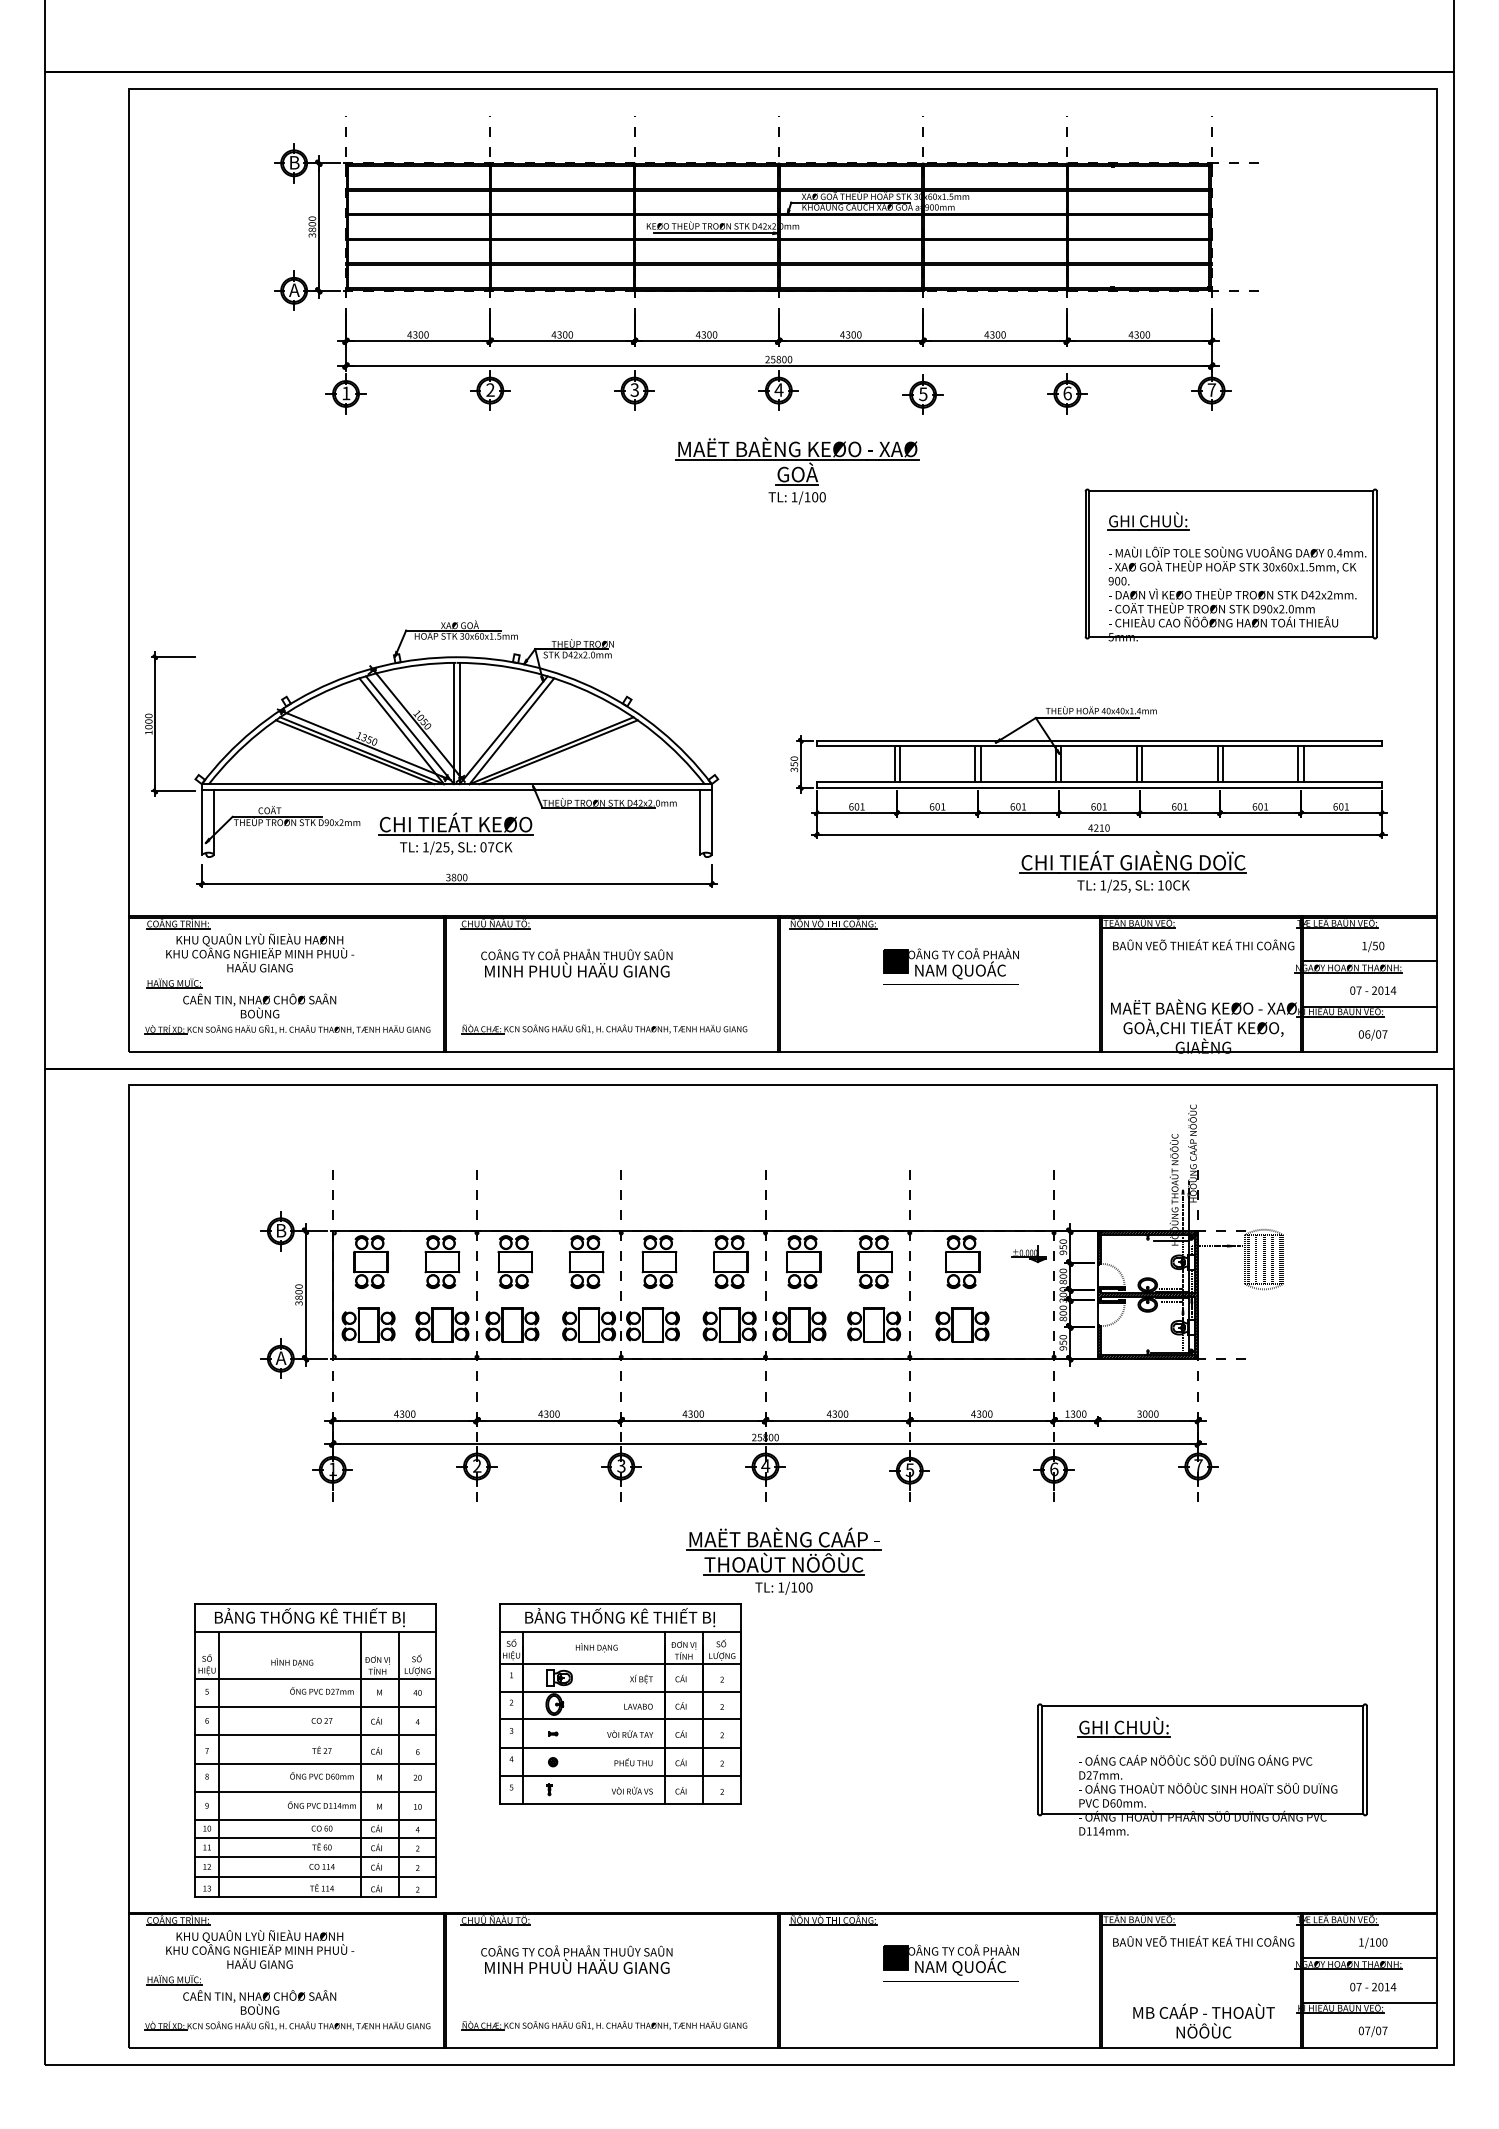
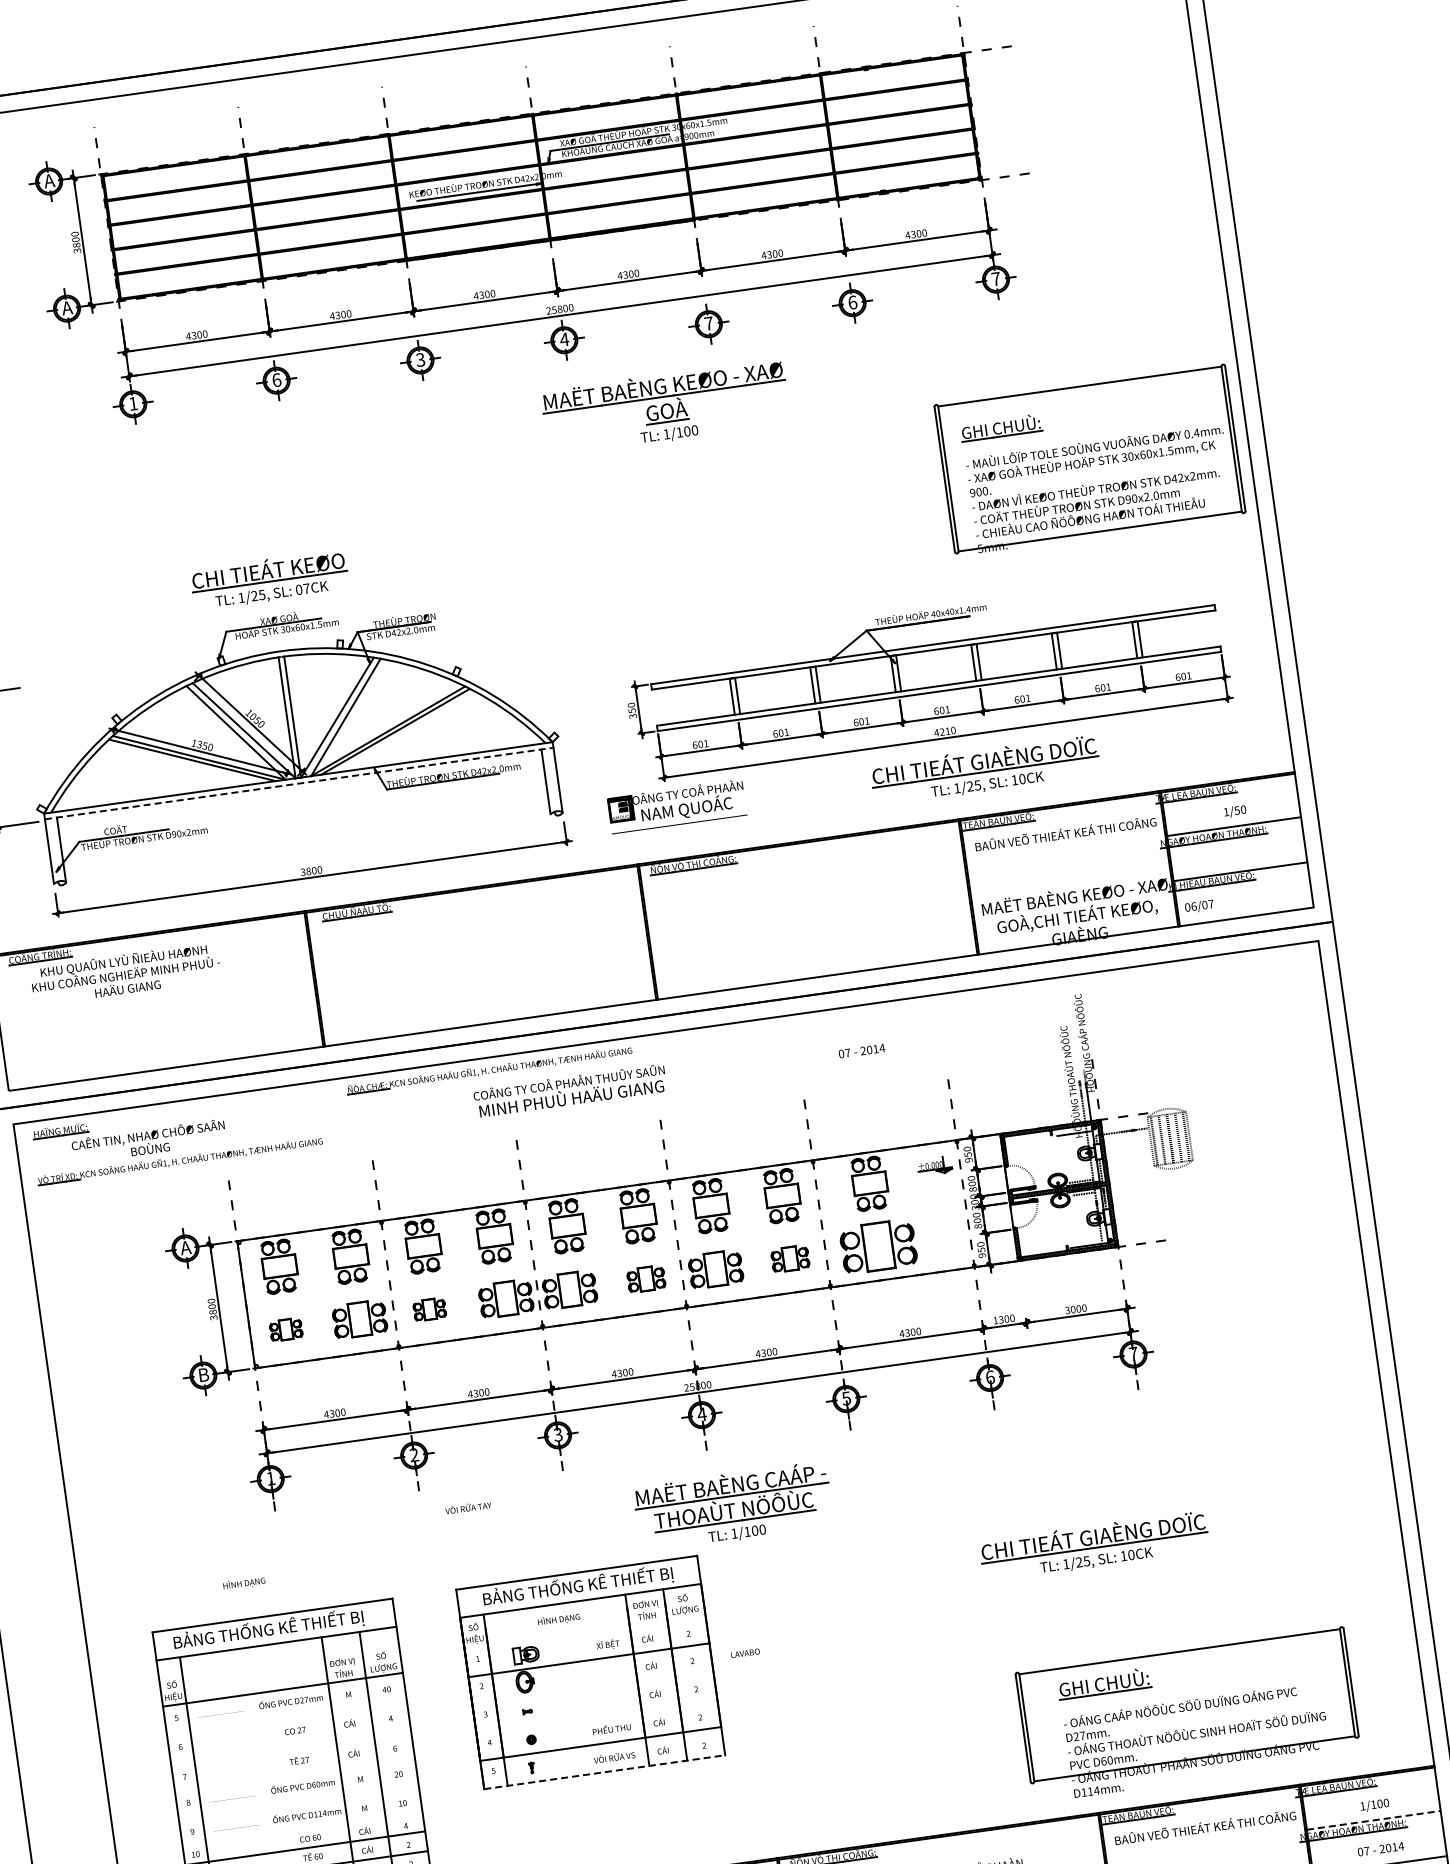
text: (294, 162) -> (49, 180), B -> A
text: (490, 389) -> (276, 379), 2 -> 6
text: (923, 394) -> (709, 323), 5 -> 7
part: (797, 470) -> (666, 407), moved
part: (1230, 564) -> (1089, 459), moved
line: (456, 789) -> (298, 783), solid -> dashed
part: (455, 833) -> (269, 579), moved
text: (576, 962) -> (569, 1089), moved
part: (950, 966) -> (676, 806), moved
text: (1373, 990) -> (862, 1050), moved
part: (287, 1006) -> (176, 1138), moved
part: (604, 1029) -> (489, 1070), moved
text: (1372, 1034) -> (1198, 905), moved
text: (280, 1230) -> (185, 1247), B -> A
part: (368, 1324) -> (286, 1329), size x0.6
part: (512, 1324) -> (429, 1308), size x0.6
part: (729, 1324) -> (646, 1278), size x0.7
part: (873, 1324) -> (789, 1258), size x0.7
part: (962, 1324) -> (878, 1245), size x1.4
text: (280, 1357) -> (202, 1374), A -> B
part: (1132, 1649) -> (1093, 1546), added
text: (292, 1662) -> (244, 1583), moved
line: (620, 1663) -> (584, 1631), removed
line: (315, 1706) -> (286, 1717), removed
text: (638, 1706) -> (745, 1653), moved
line: (620, 1719) -> (592, 1687), removed
text: (630, 1733) -> (468, 1506), moved
line: (315, 1735) -> (290, 1746), removed
line: (620, 1747) -> (596, 1715), removed
line: (315, 1763) -> (294, 1774), removed
part: (1202, 1769) -> (1188, 1714), moved
line: (315, 1791) -> (298, 1802), removed
line: (620, 1804) -> (604, 1772), solid -> dashed
line: (315, 1820) -> (302, 1831), removed
line: (1370, 1957) -> (1374, 1820), solid -> dashed

